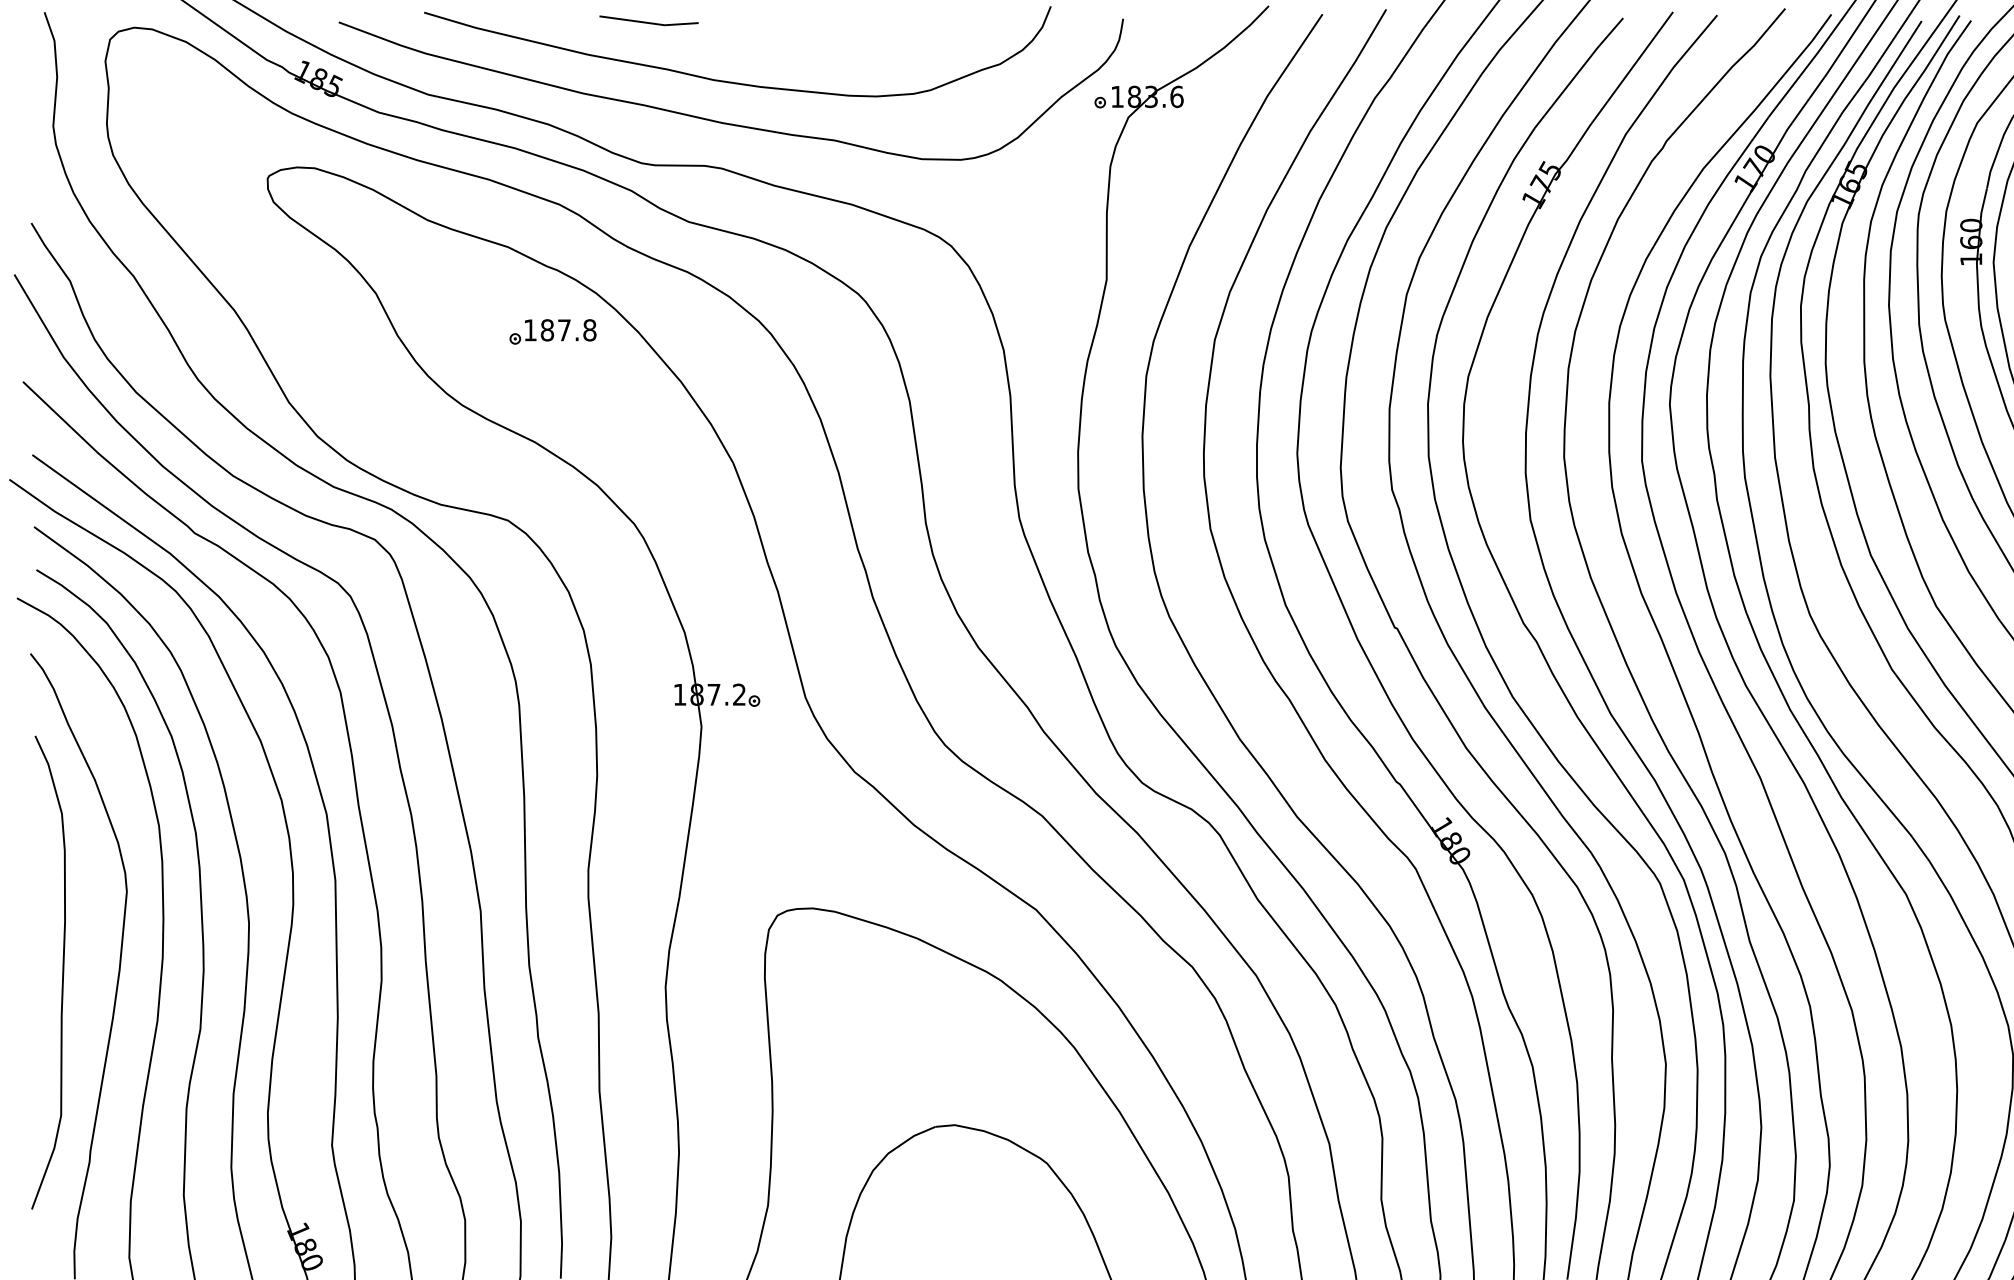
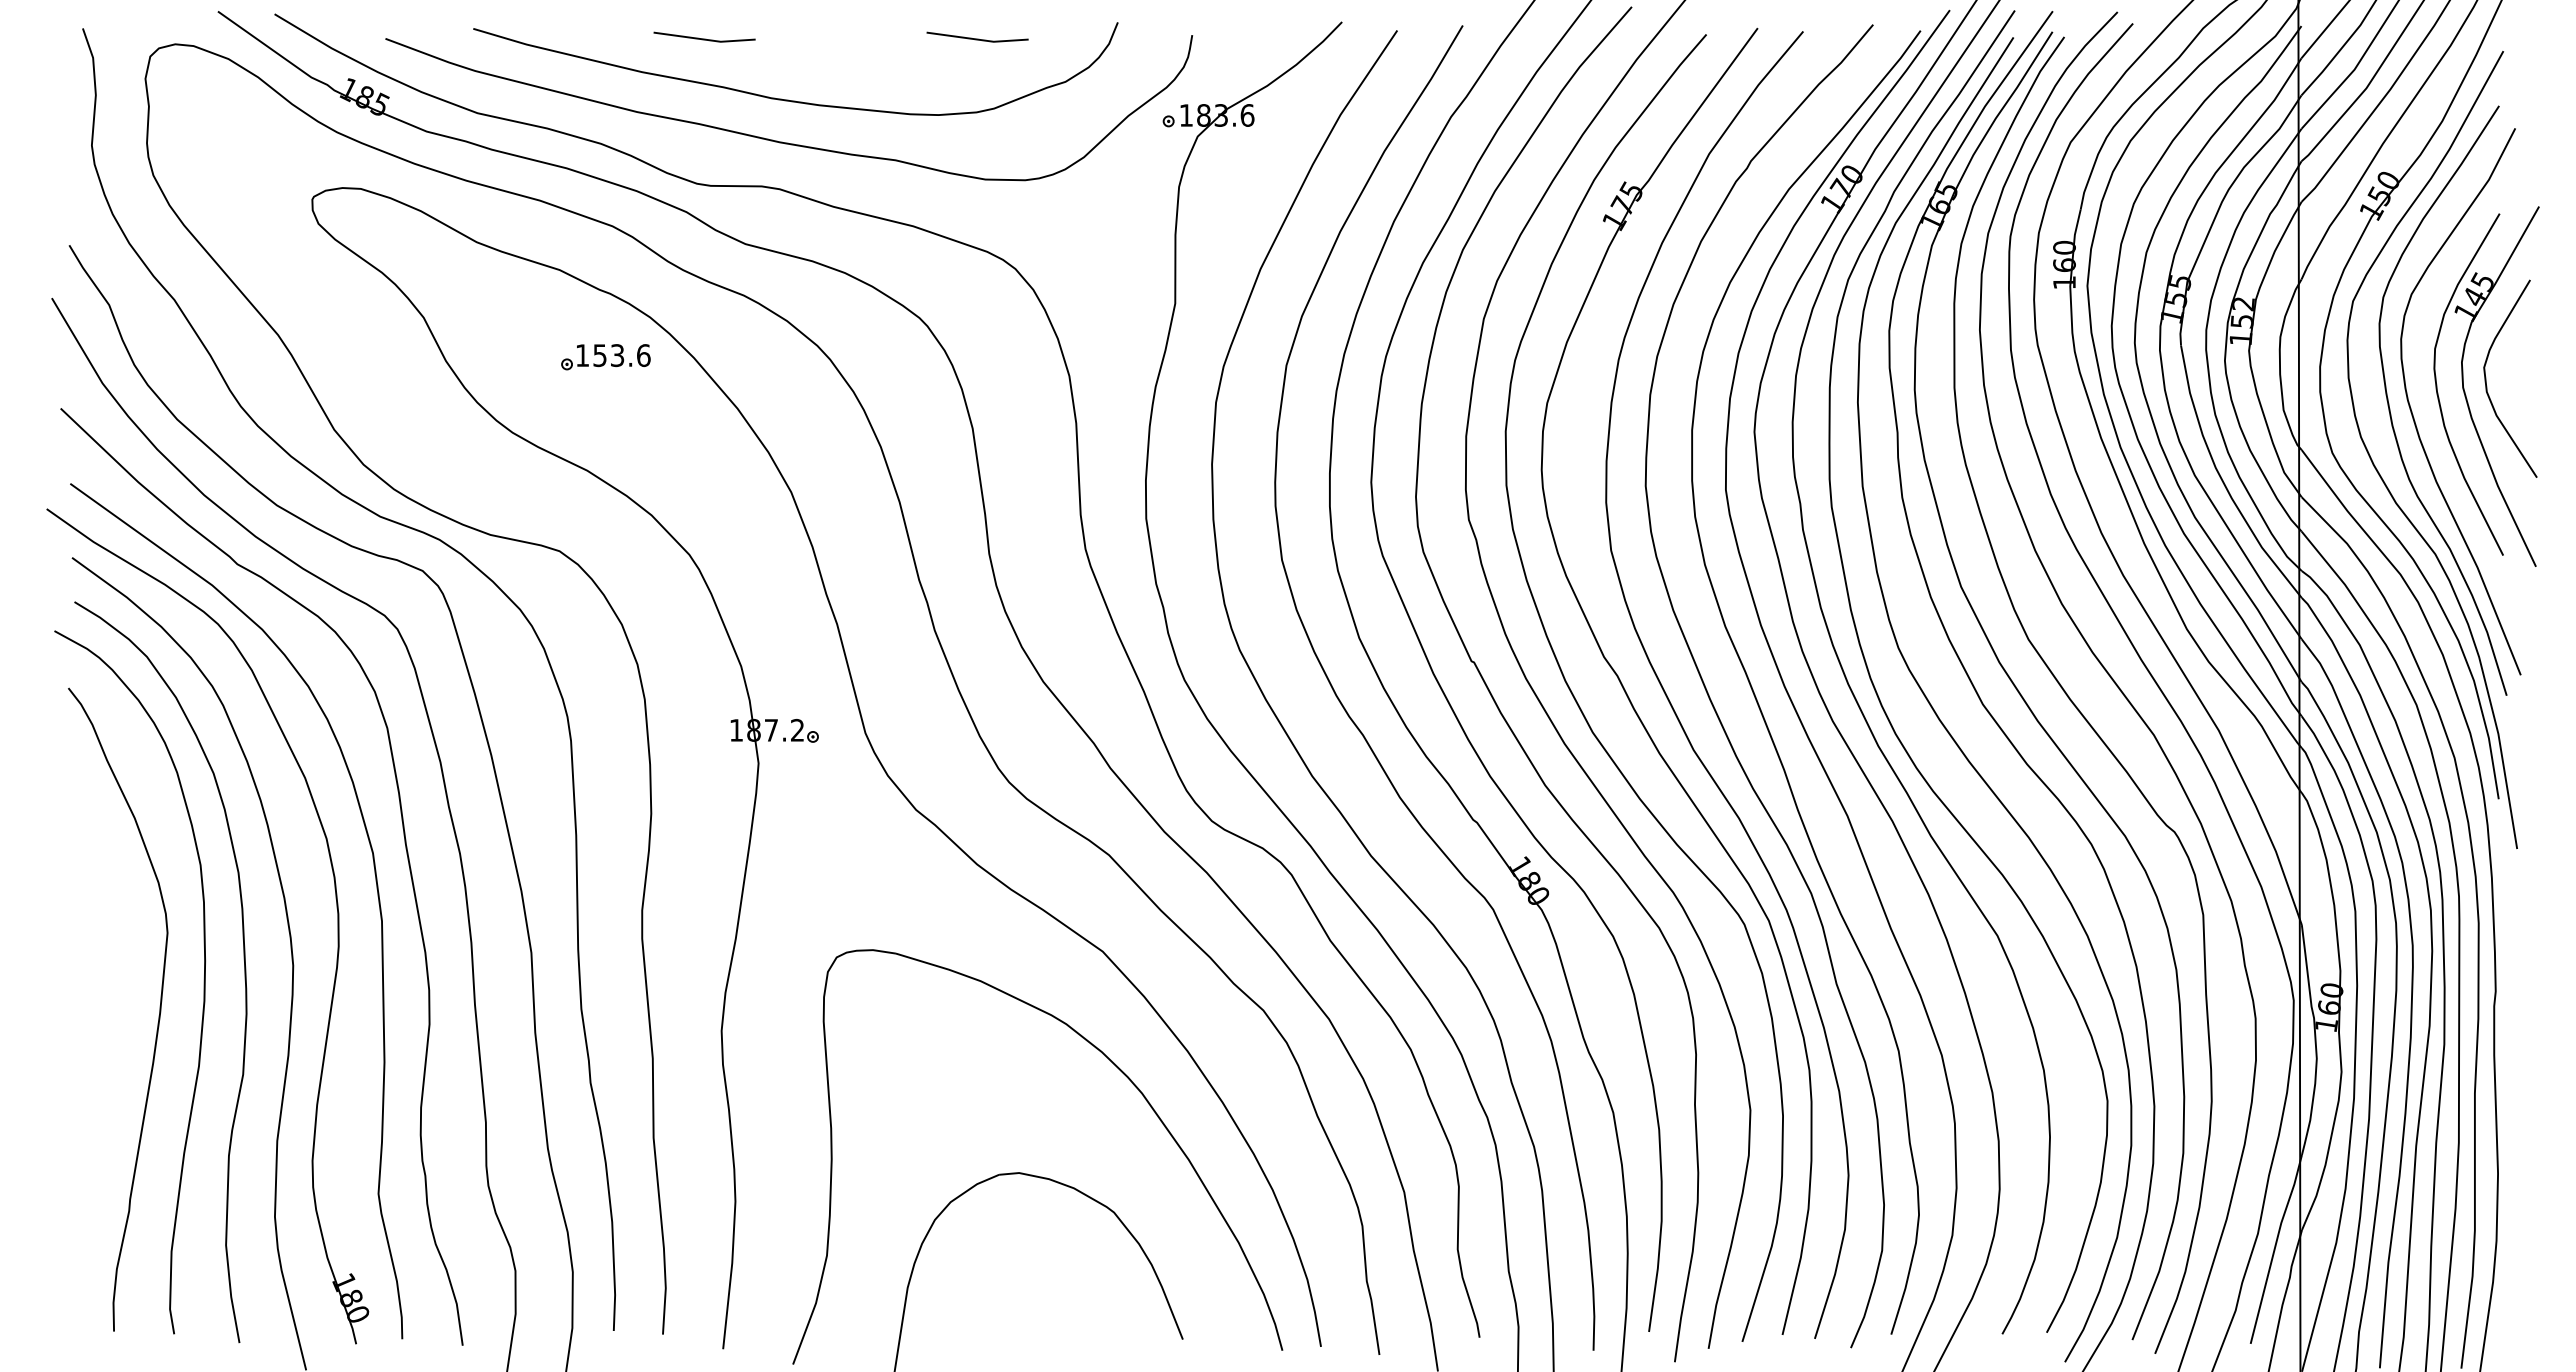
line: (914, 22) -> (977, 38), added
text: (568, 330) -> (621, 355), 187.8 -> 153.6
curve: (62, 971) -> (101, 1015), removed

